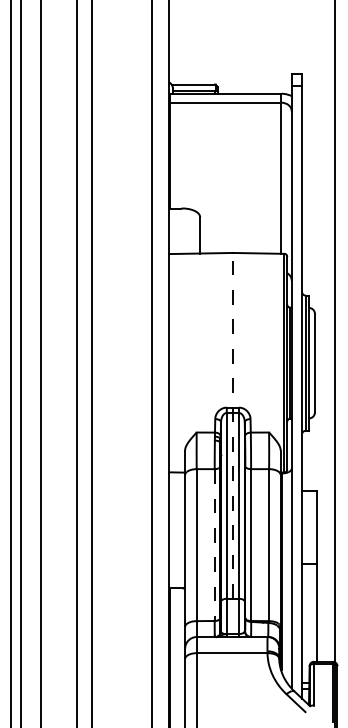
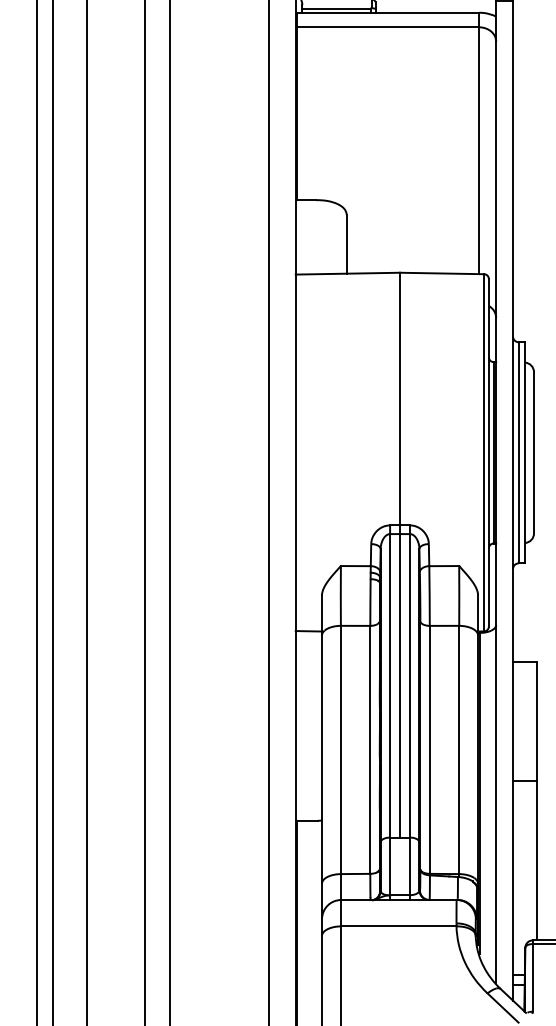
line: (232, 425) -> (399, 554), dashed -> solid
line: (214, 545) -> (369, 750), dashed -> solid

